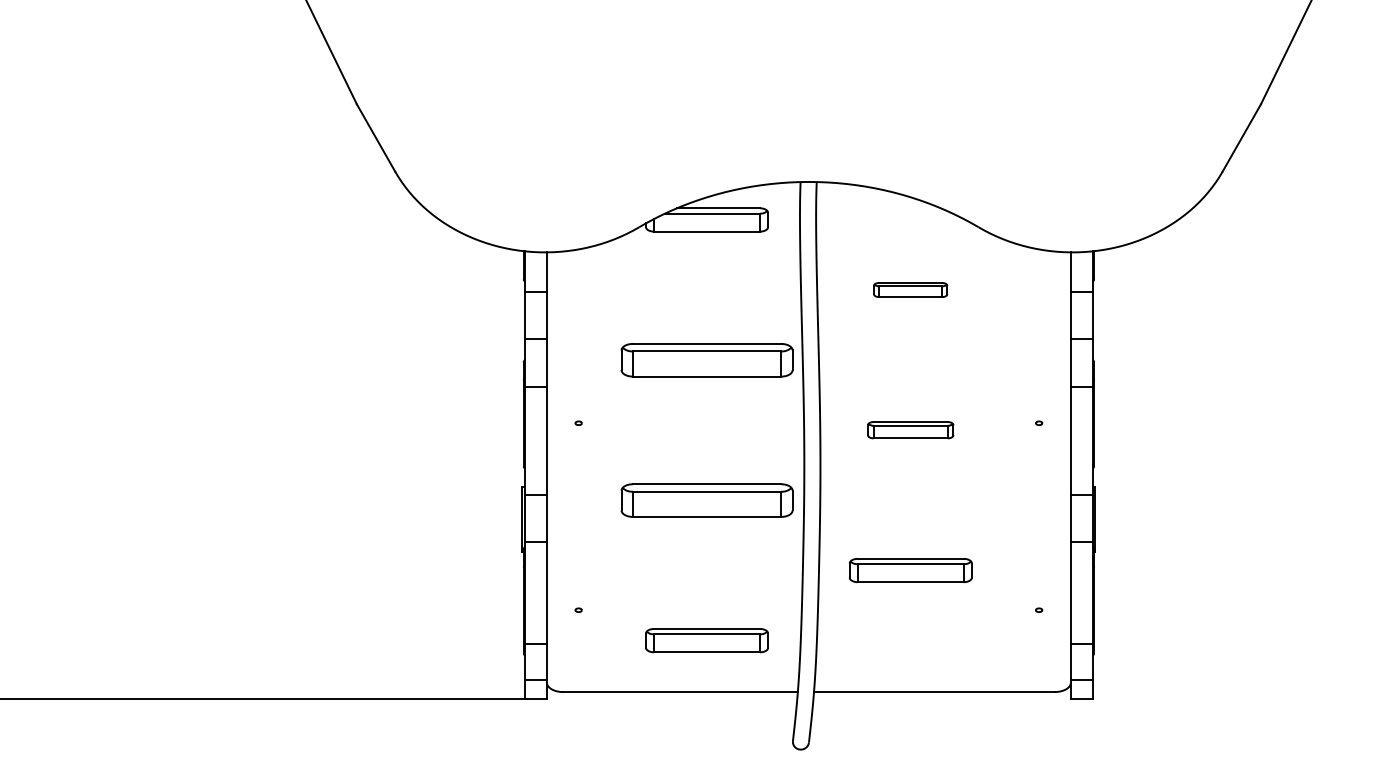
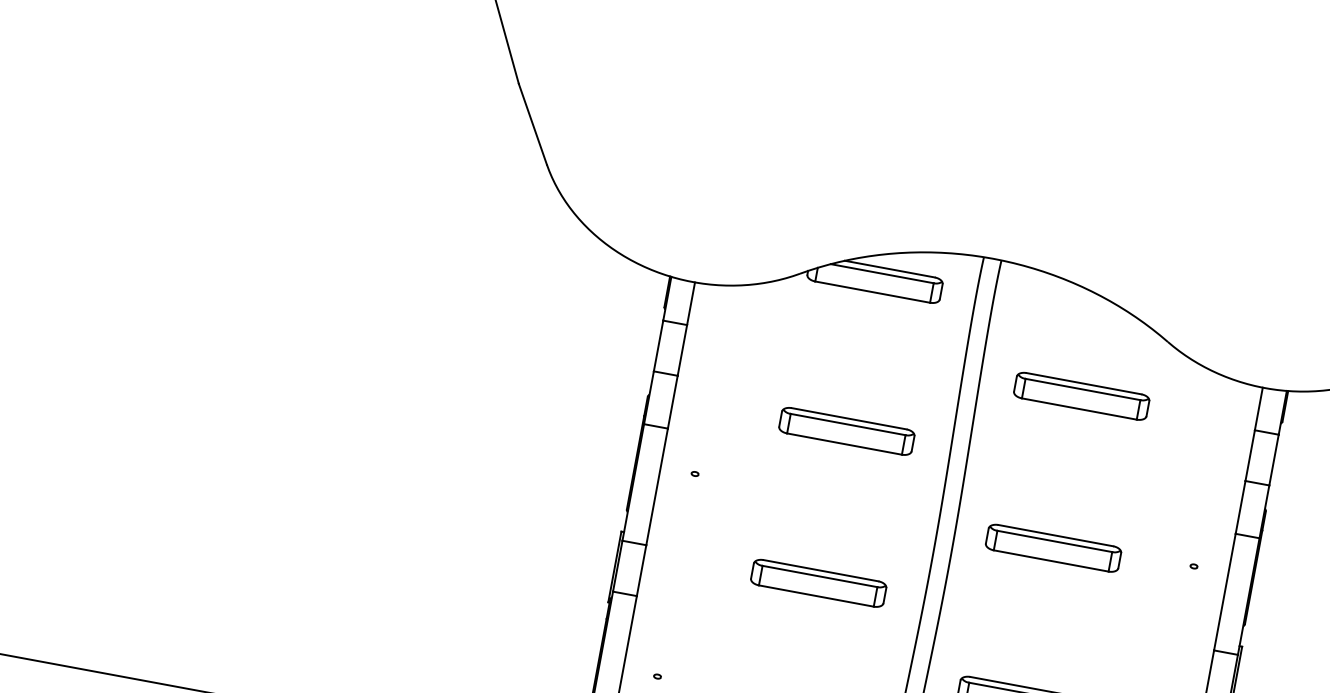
part: (910, 289) -> (1081, 395), size x1.67
part: (706, 359) -> (846, 430), size x0.71
part: (910, 429) -> (1053, 547), size x1.43
part: (706, 499) -> (818, 582), size x0.71

